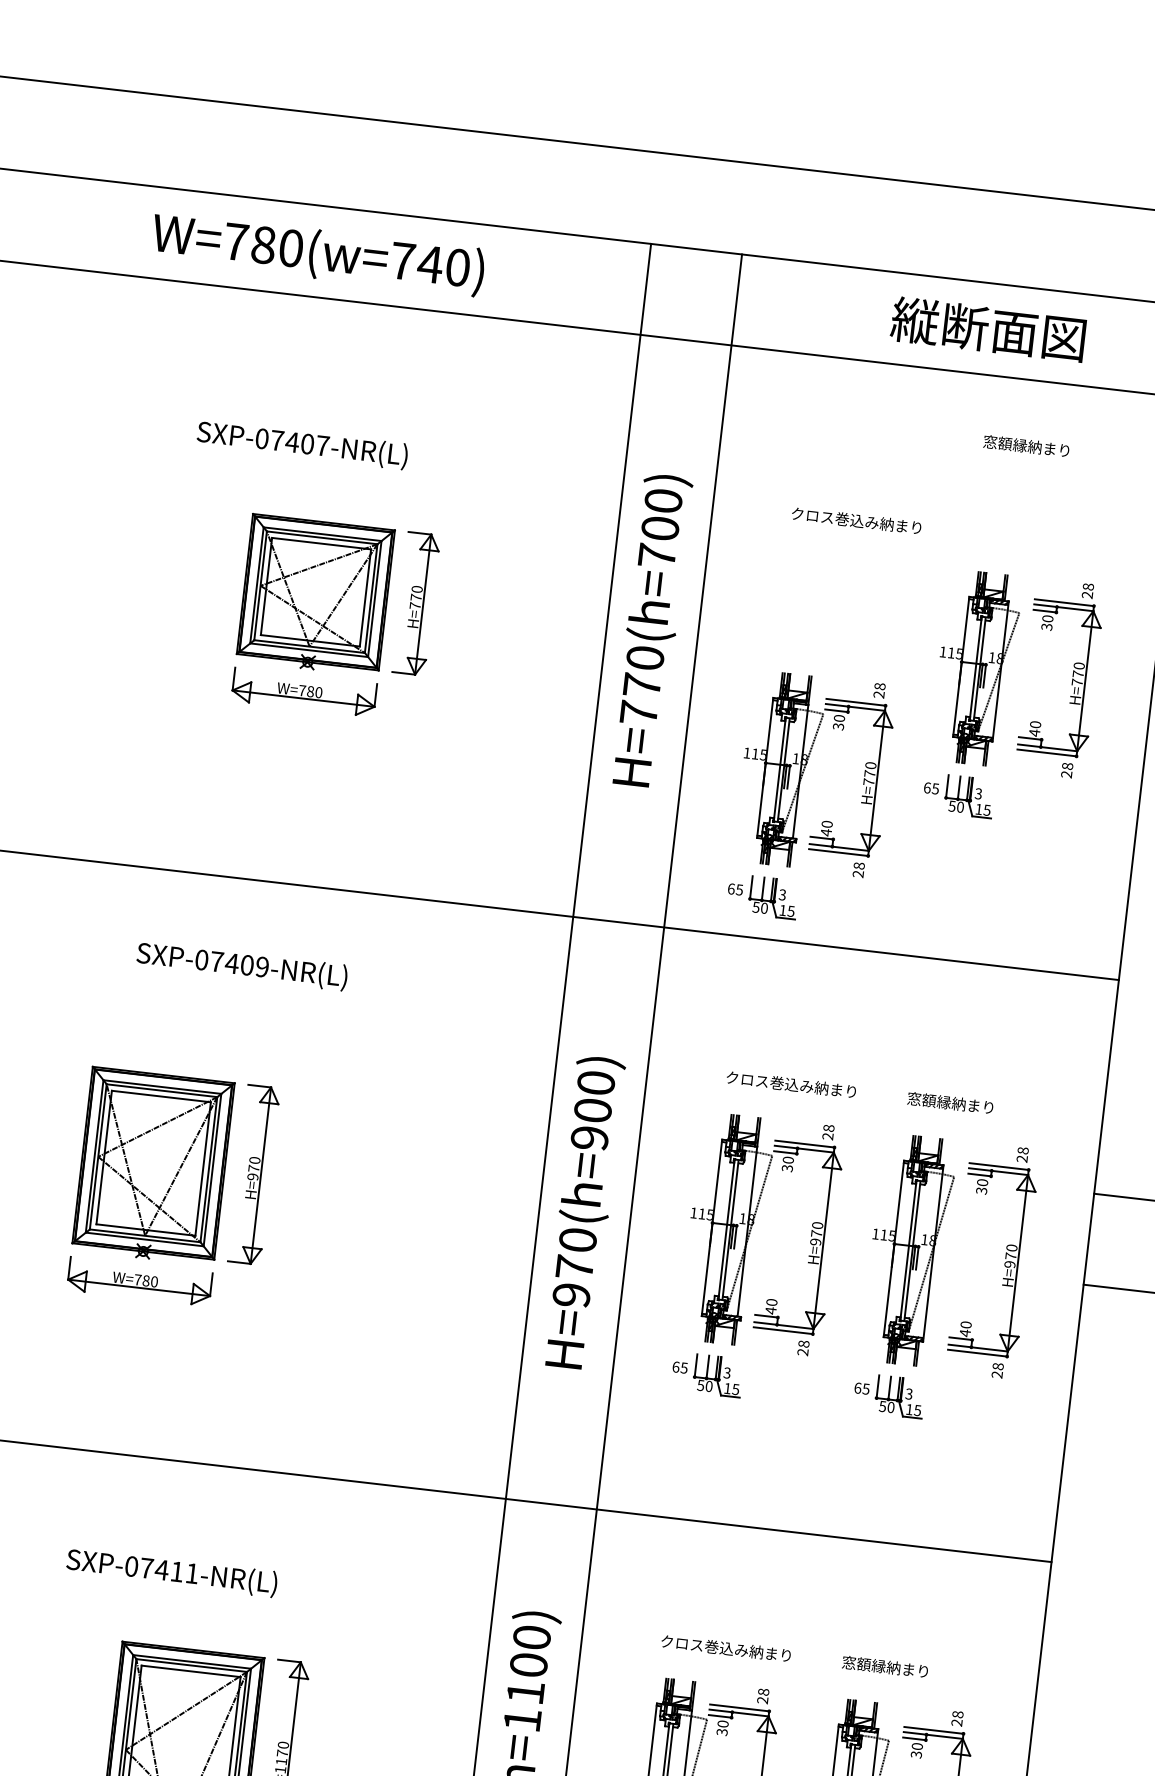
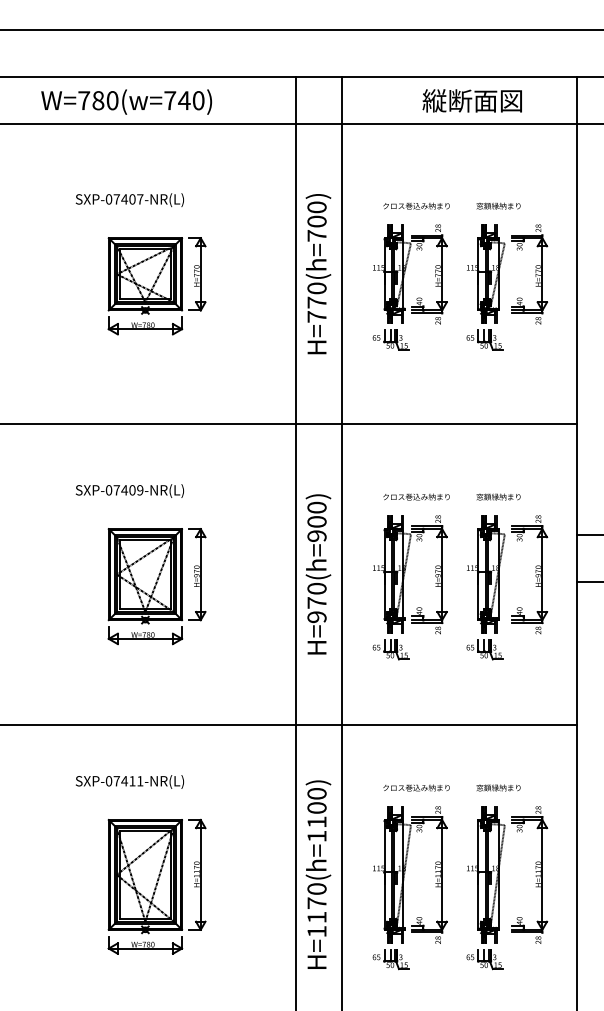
text: (1026, 444) -> (498, 205), moved
part: (810, 799) -> (409, 287), moved
text: (241, 965) -> (129, 490), moved
part: (172, 1188) -> (156, 586), moved

